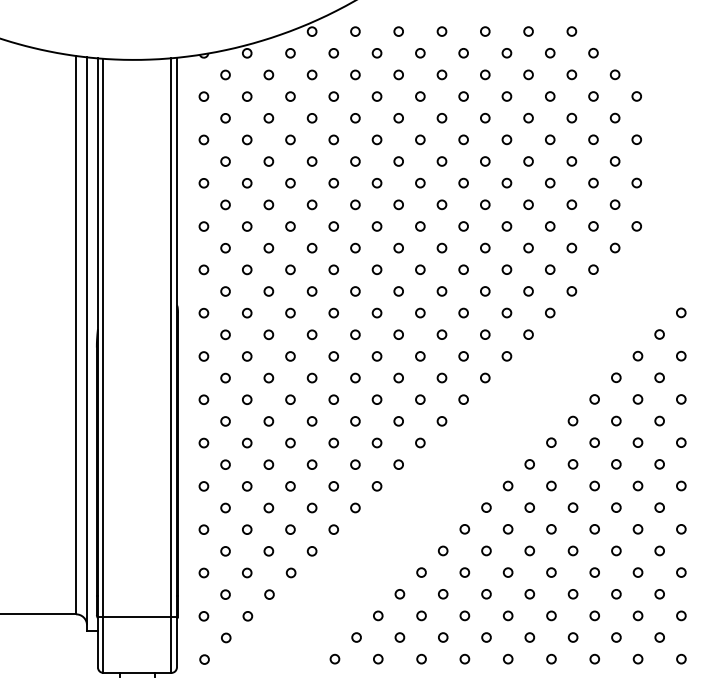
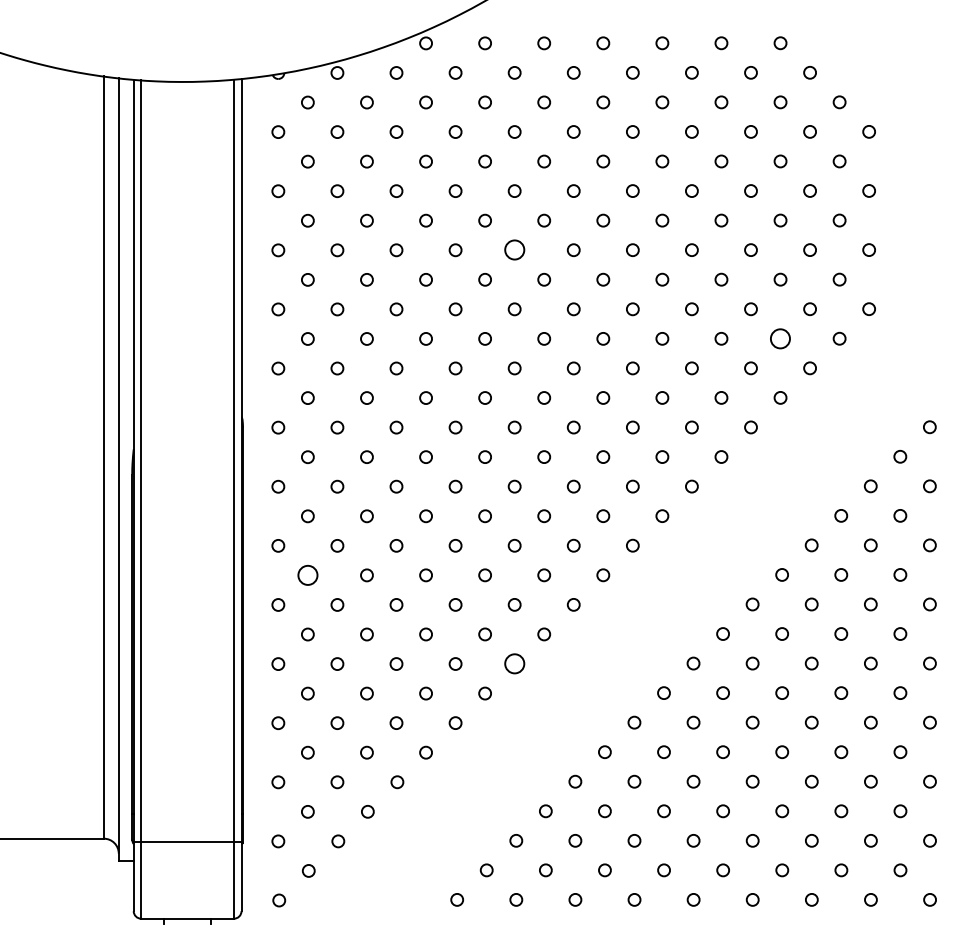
circle: (376, 183) -> (513, 250), size x1.6
circle: (571, 247) -> (780, 338), size x1.6
circle: (225, 421) -> (307, 575), size x1.6
circle: (376, 486) -> (513, 664), size x1.6

